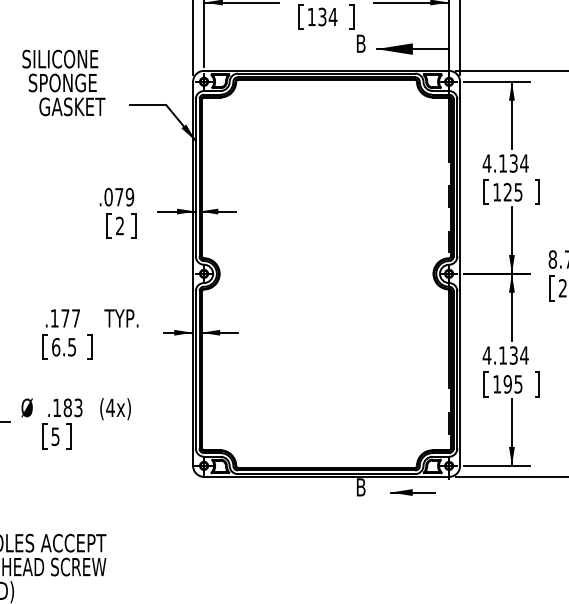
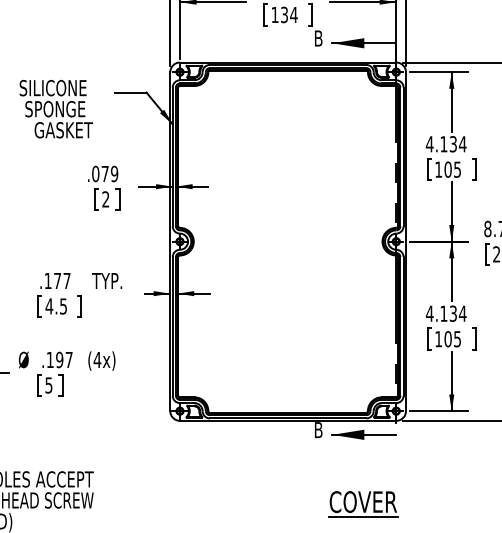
text: (63, 82) -> (55, 108), moved
text: (507, 192) -> (447, 169), 125 -> 105
text: (56, 347) -> (49, 306), 6.5 -> 4.5
text: (507, 384) -> (447, 339), 195 -> 105
text: (73, 407) -> (64, 359), .183 -> .197
part: (411, 492) -> (363, 434), size x1.67
part: (411, 571) -> (363, 504), added

